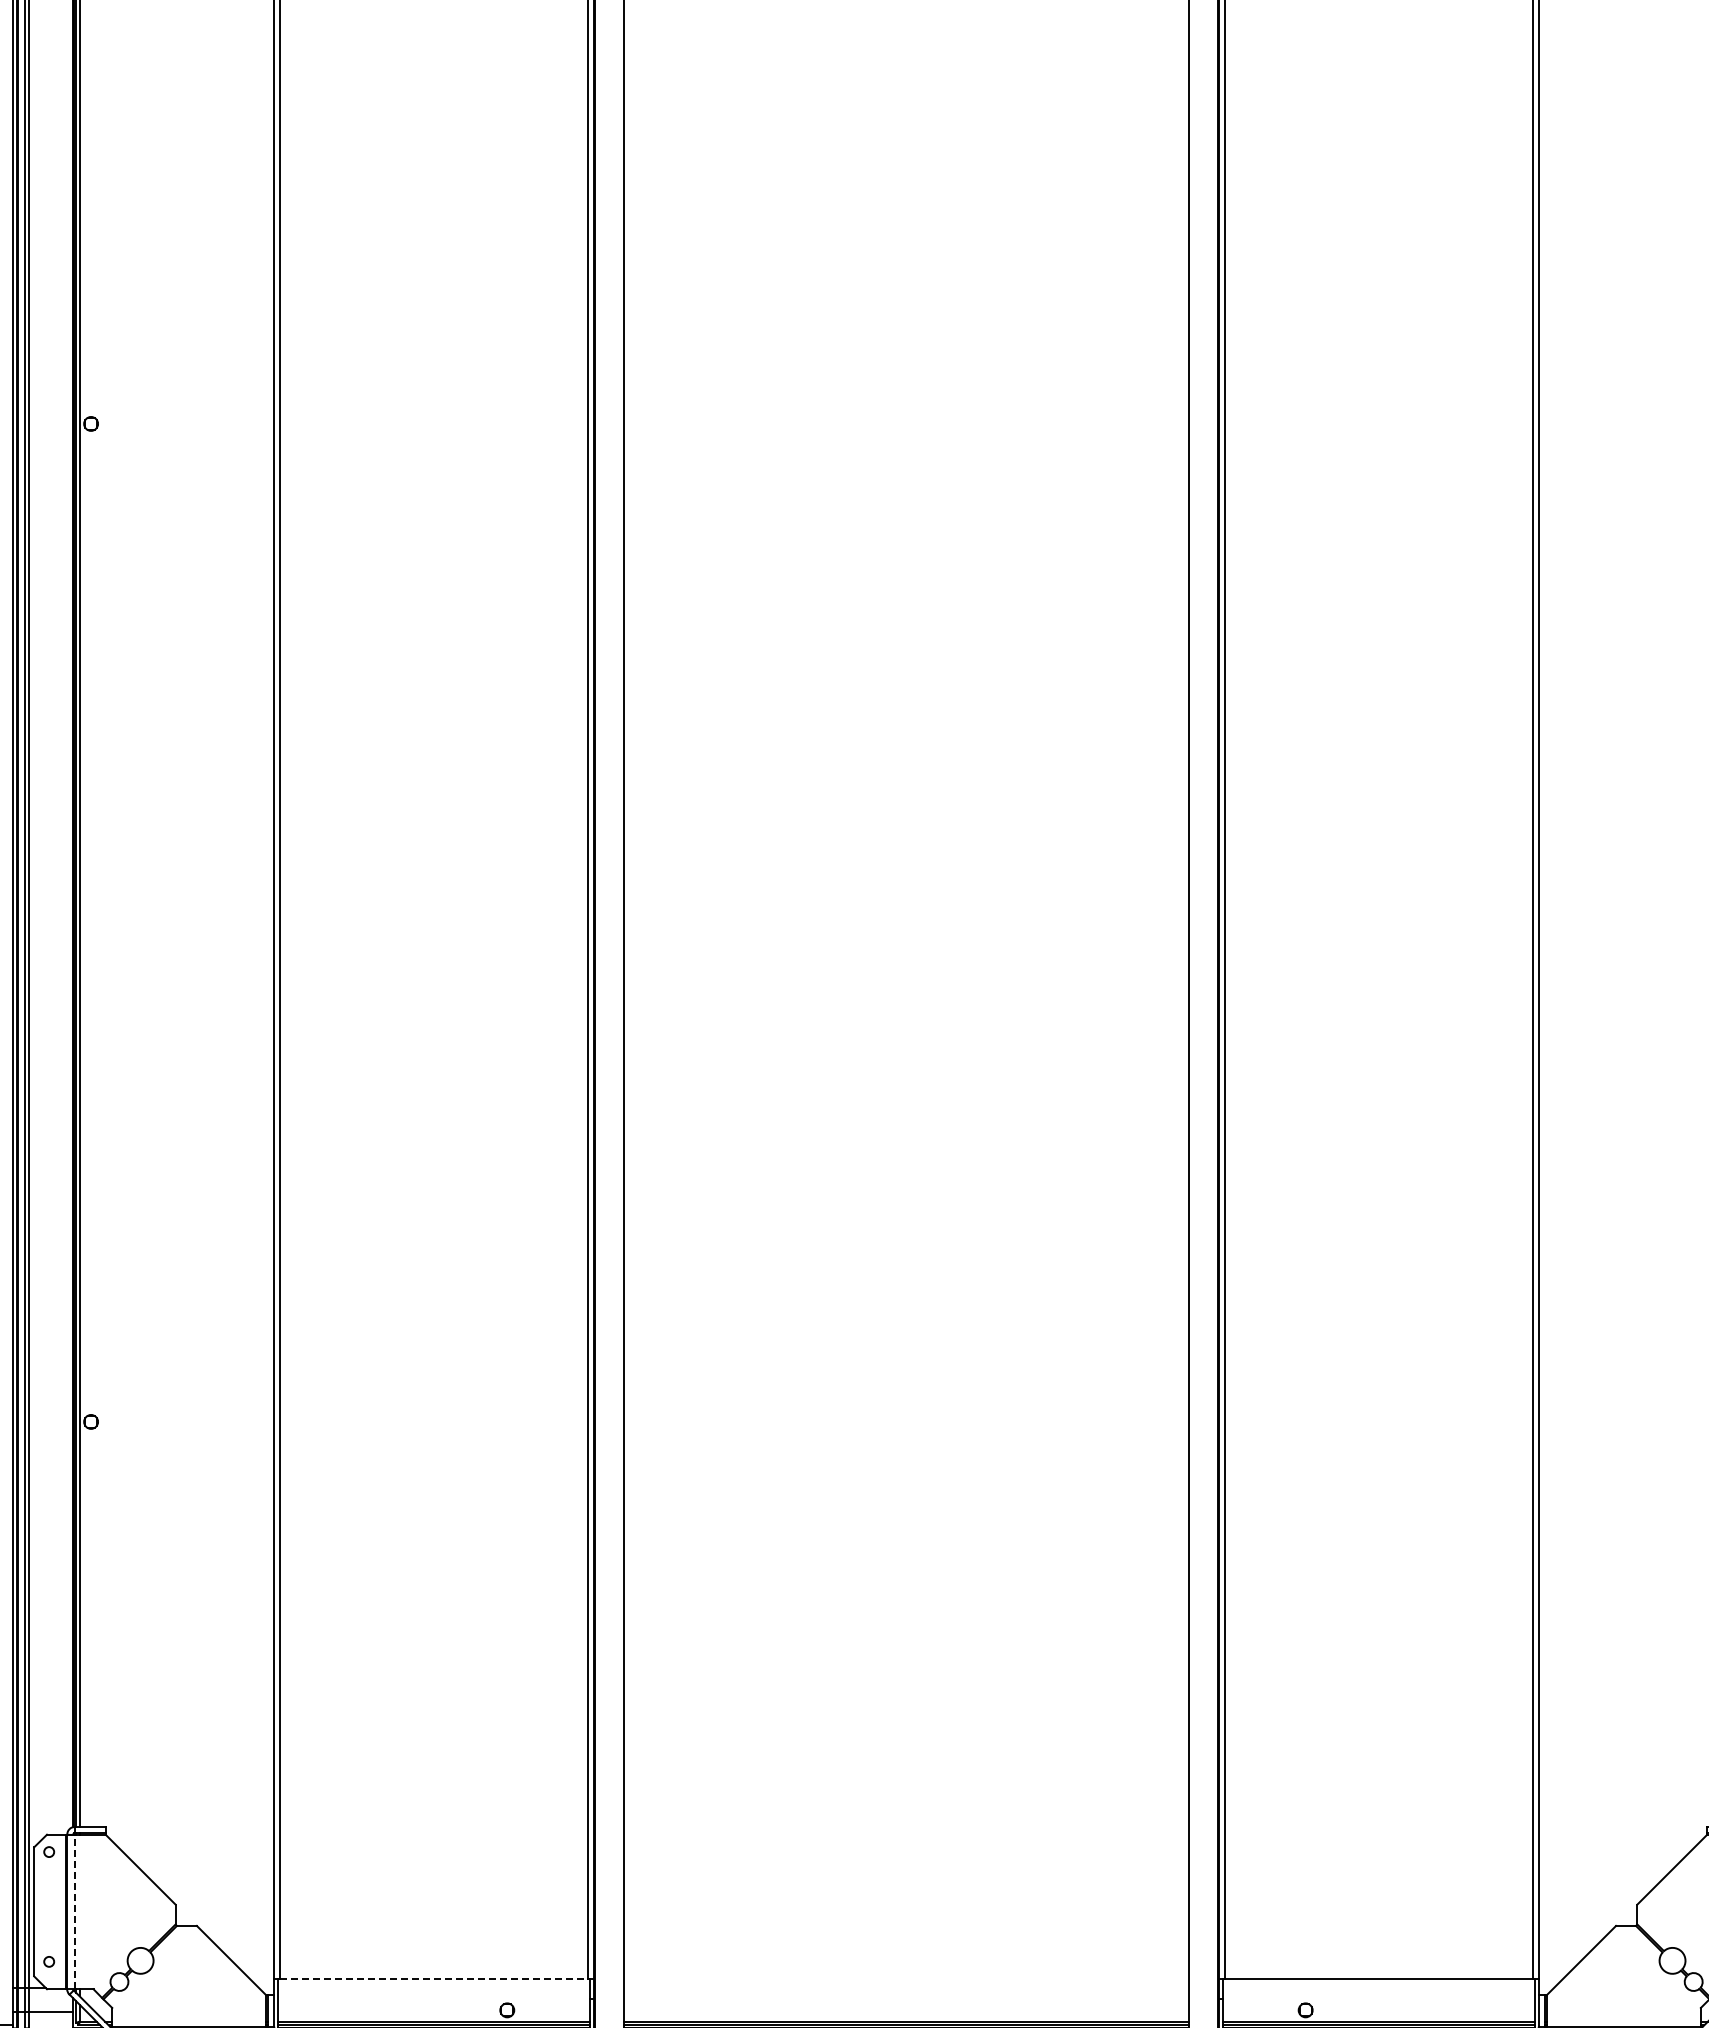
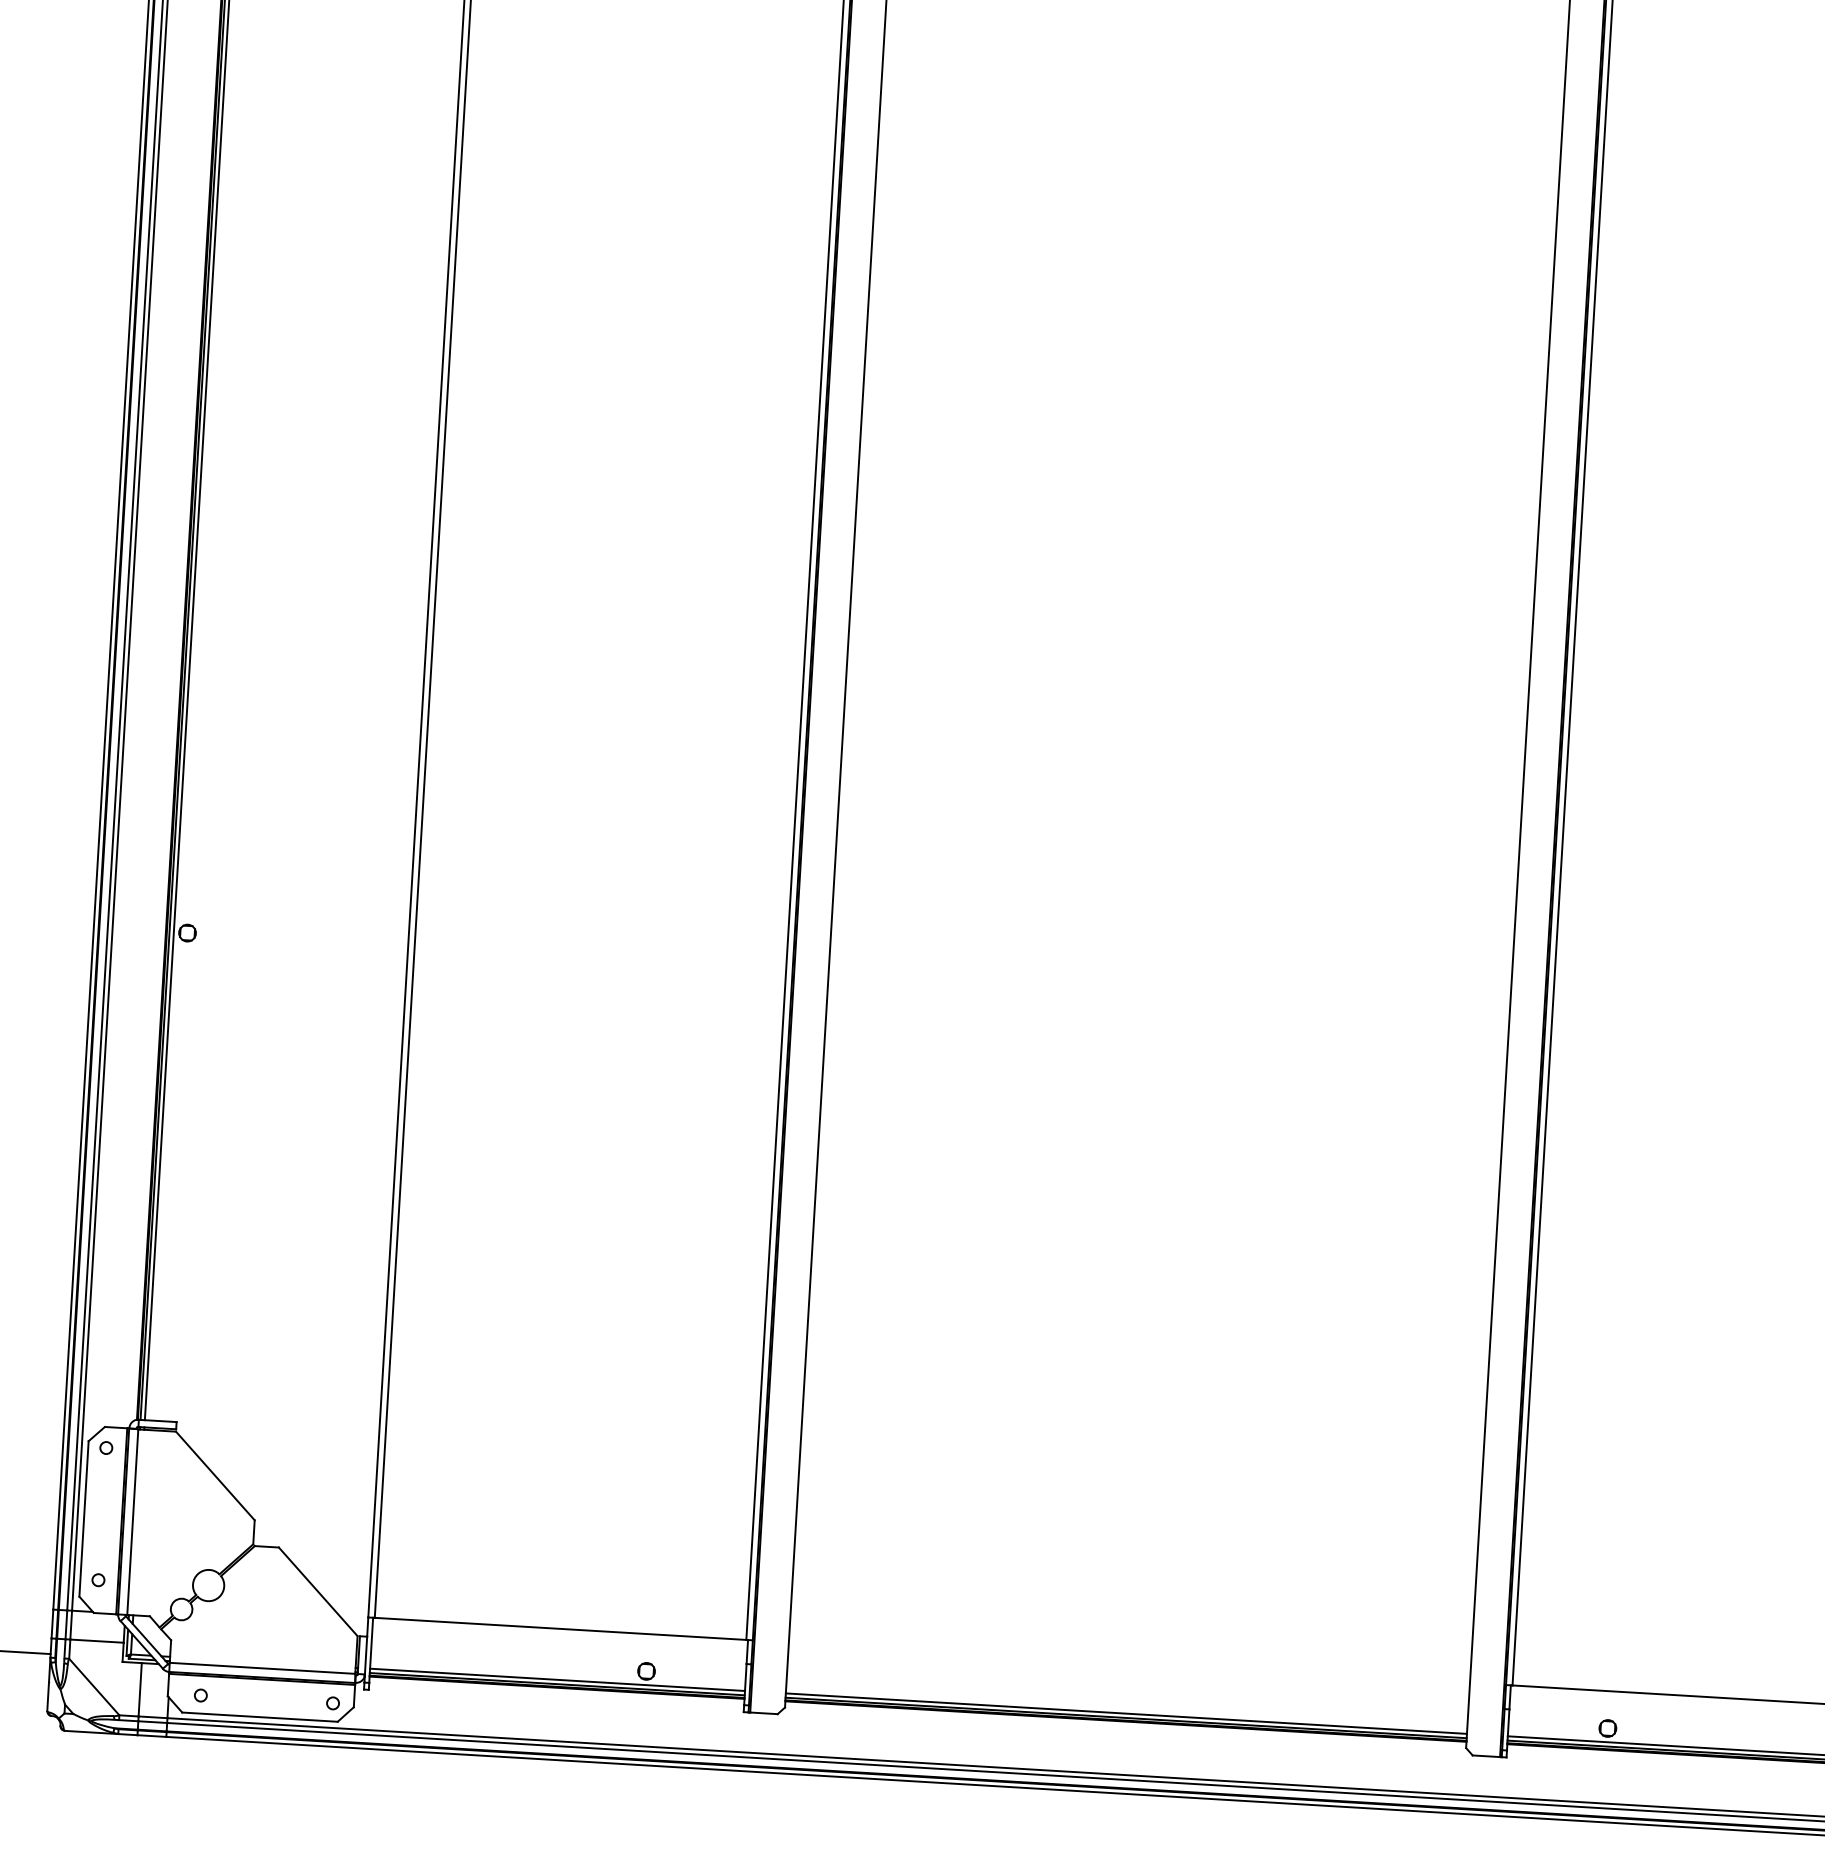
line: (74, 1911) -> (132, 1521), dashed -> solid
line: (434, 1979) -> (561, 1629), dashed -> solid

